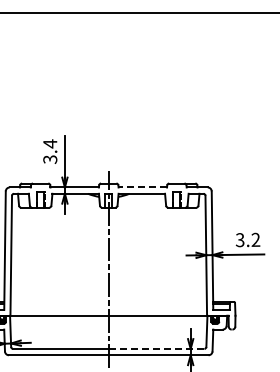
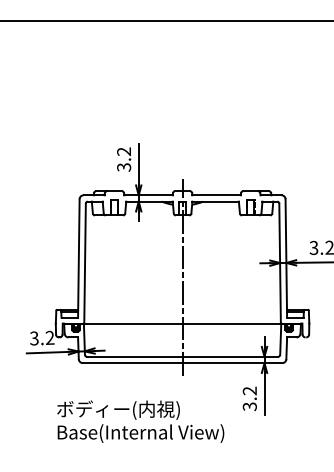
text: (49, 143) -> (123, 151), 3.4 -> 3.2
line: (142, 187) -> (216, 195), dashed -> solid
line: (156, 348) -> (230, 356), dashed -> solid

